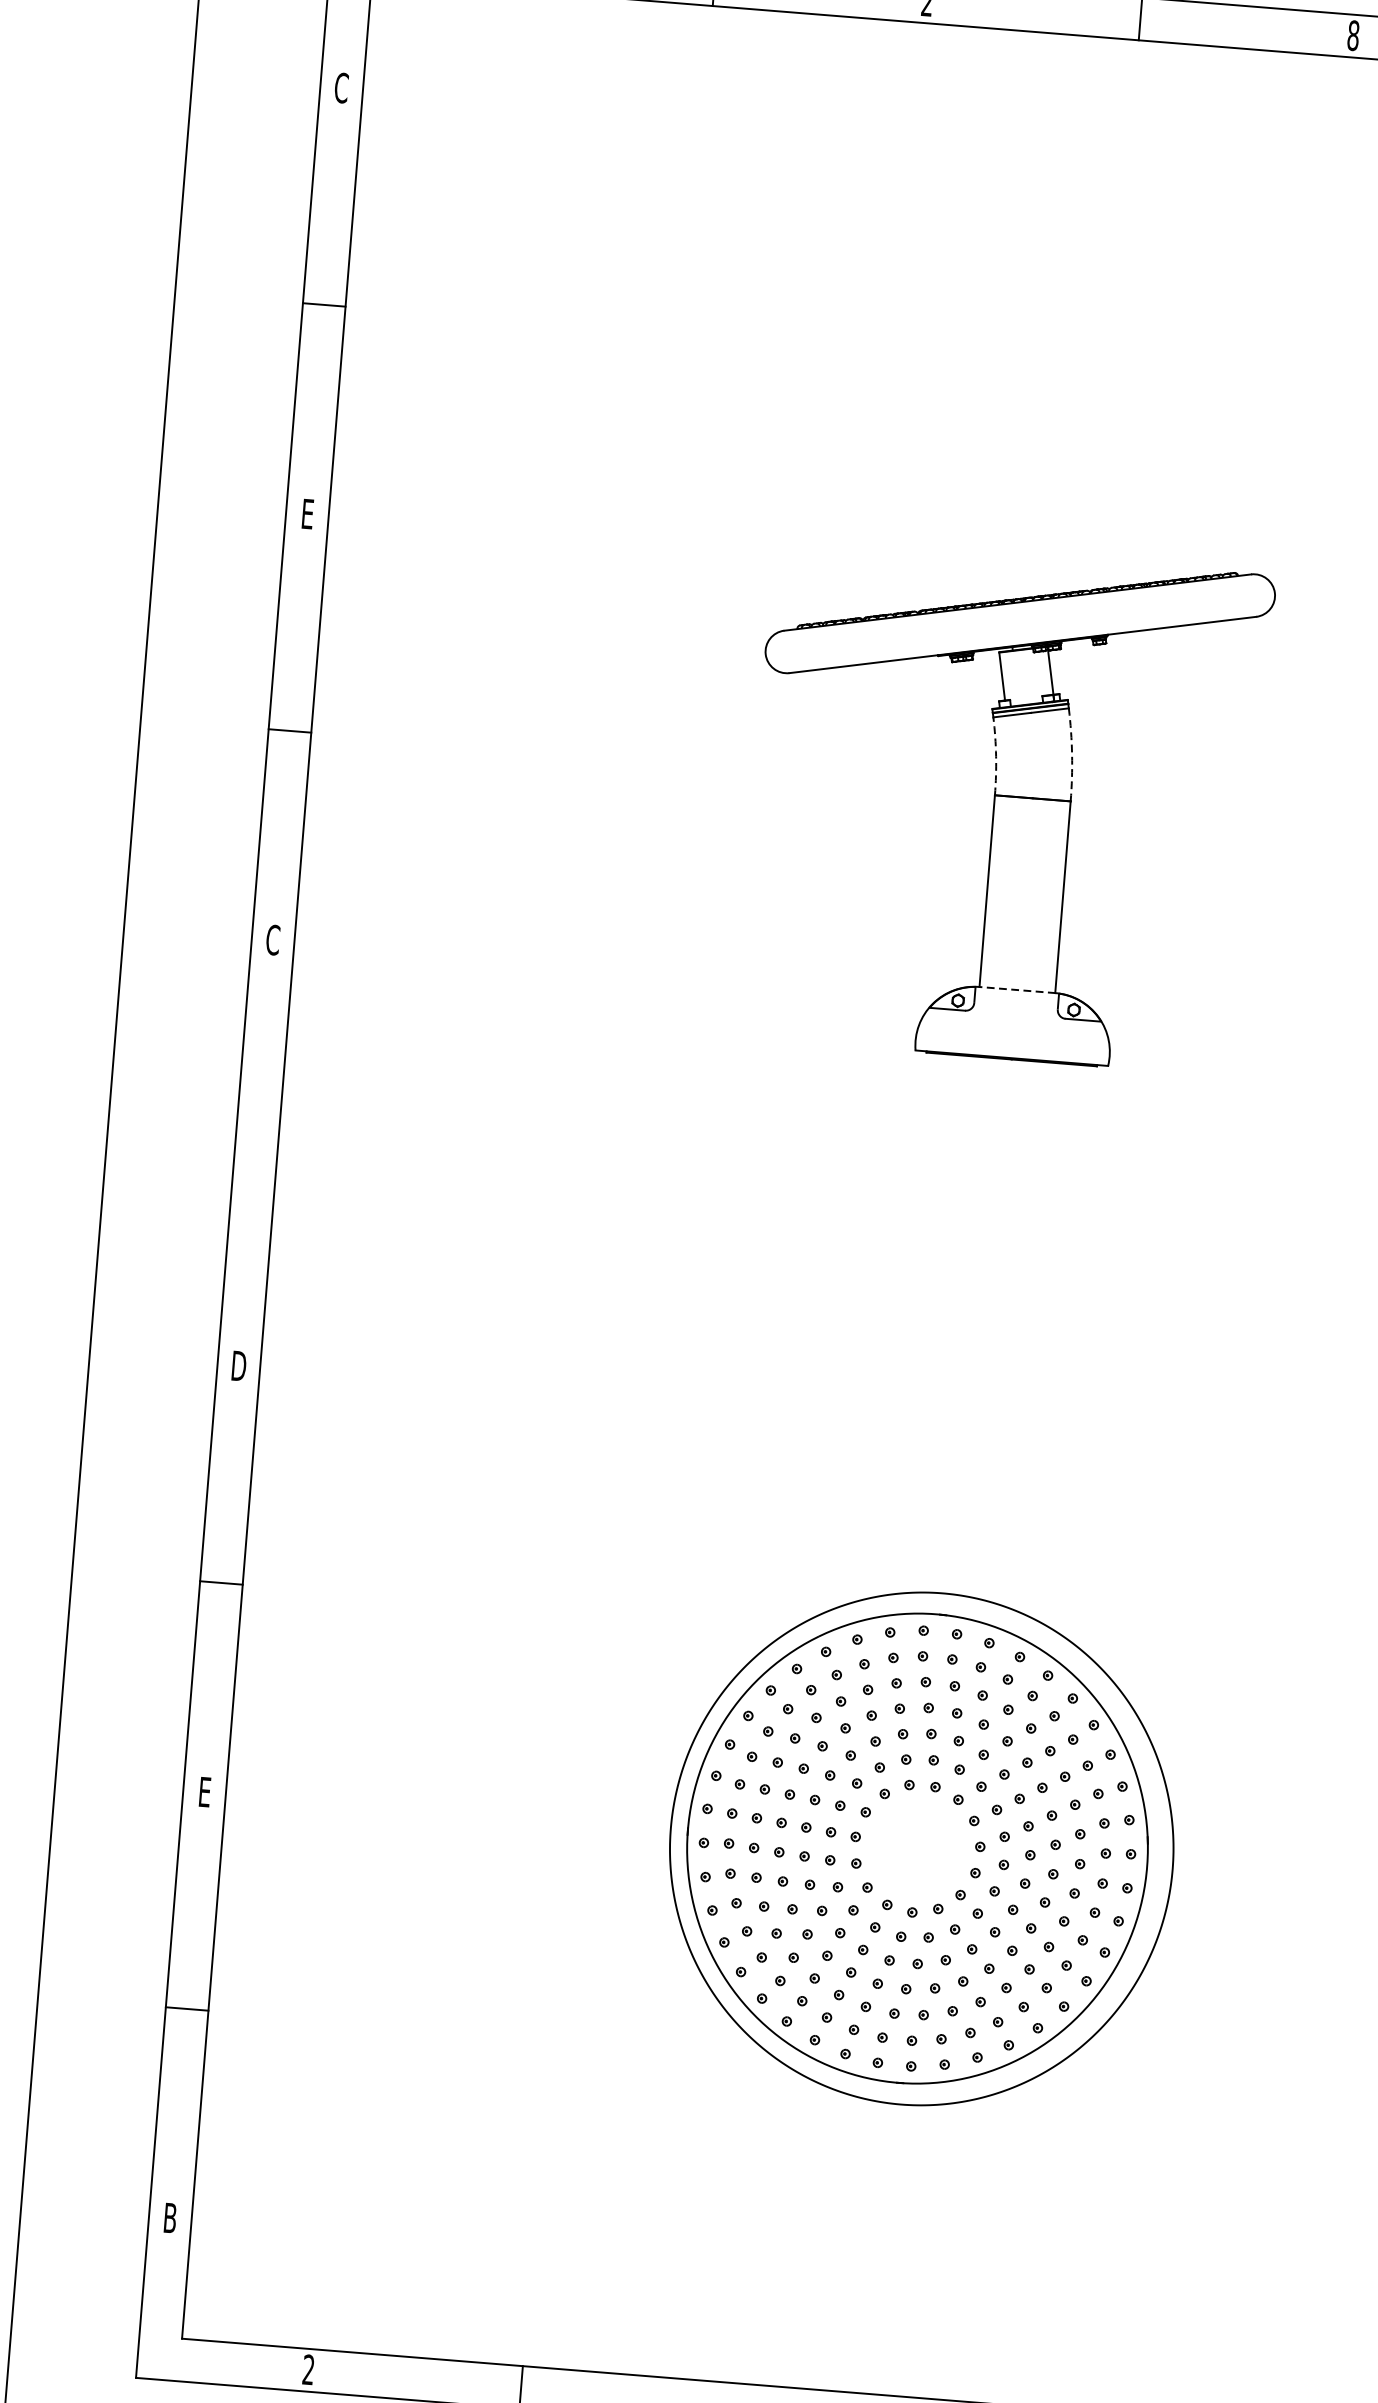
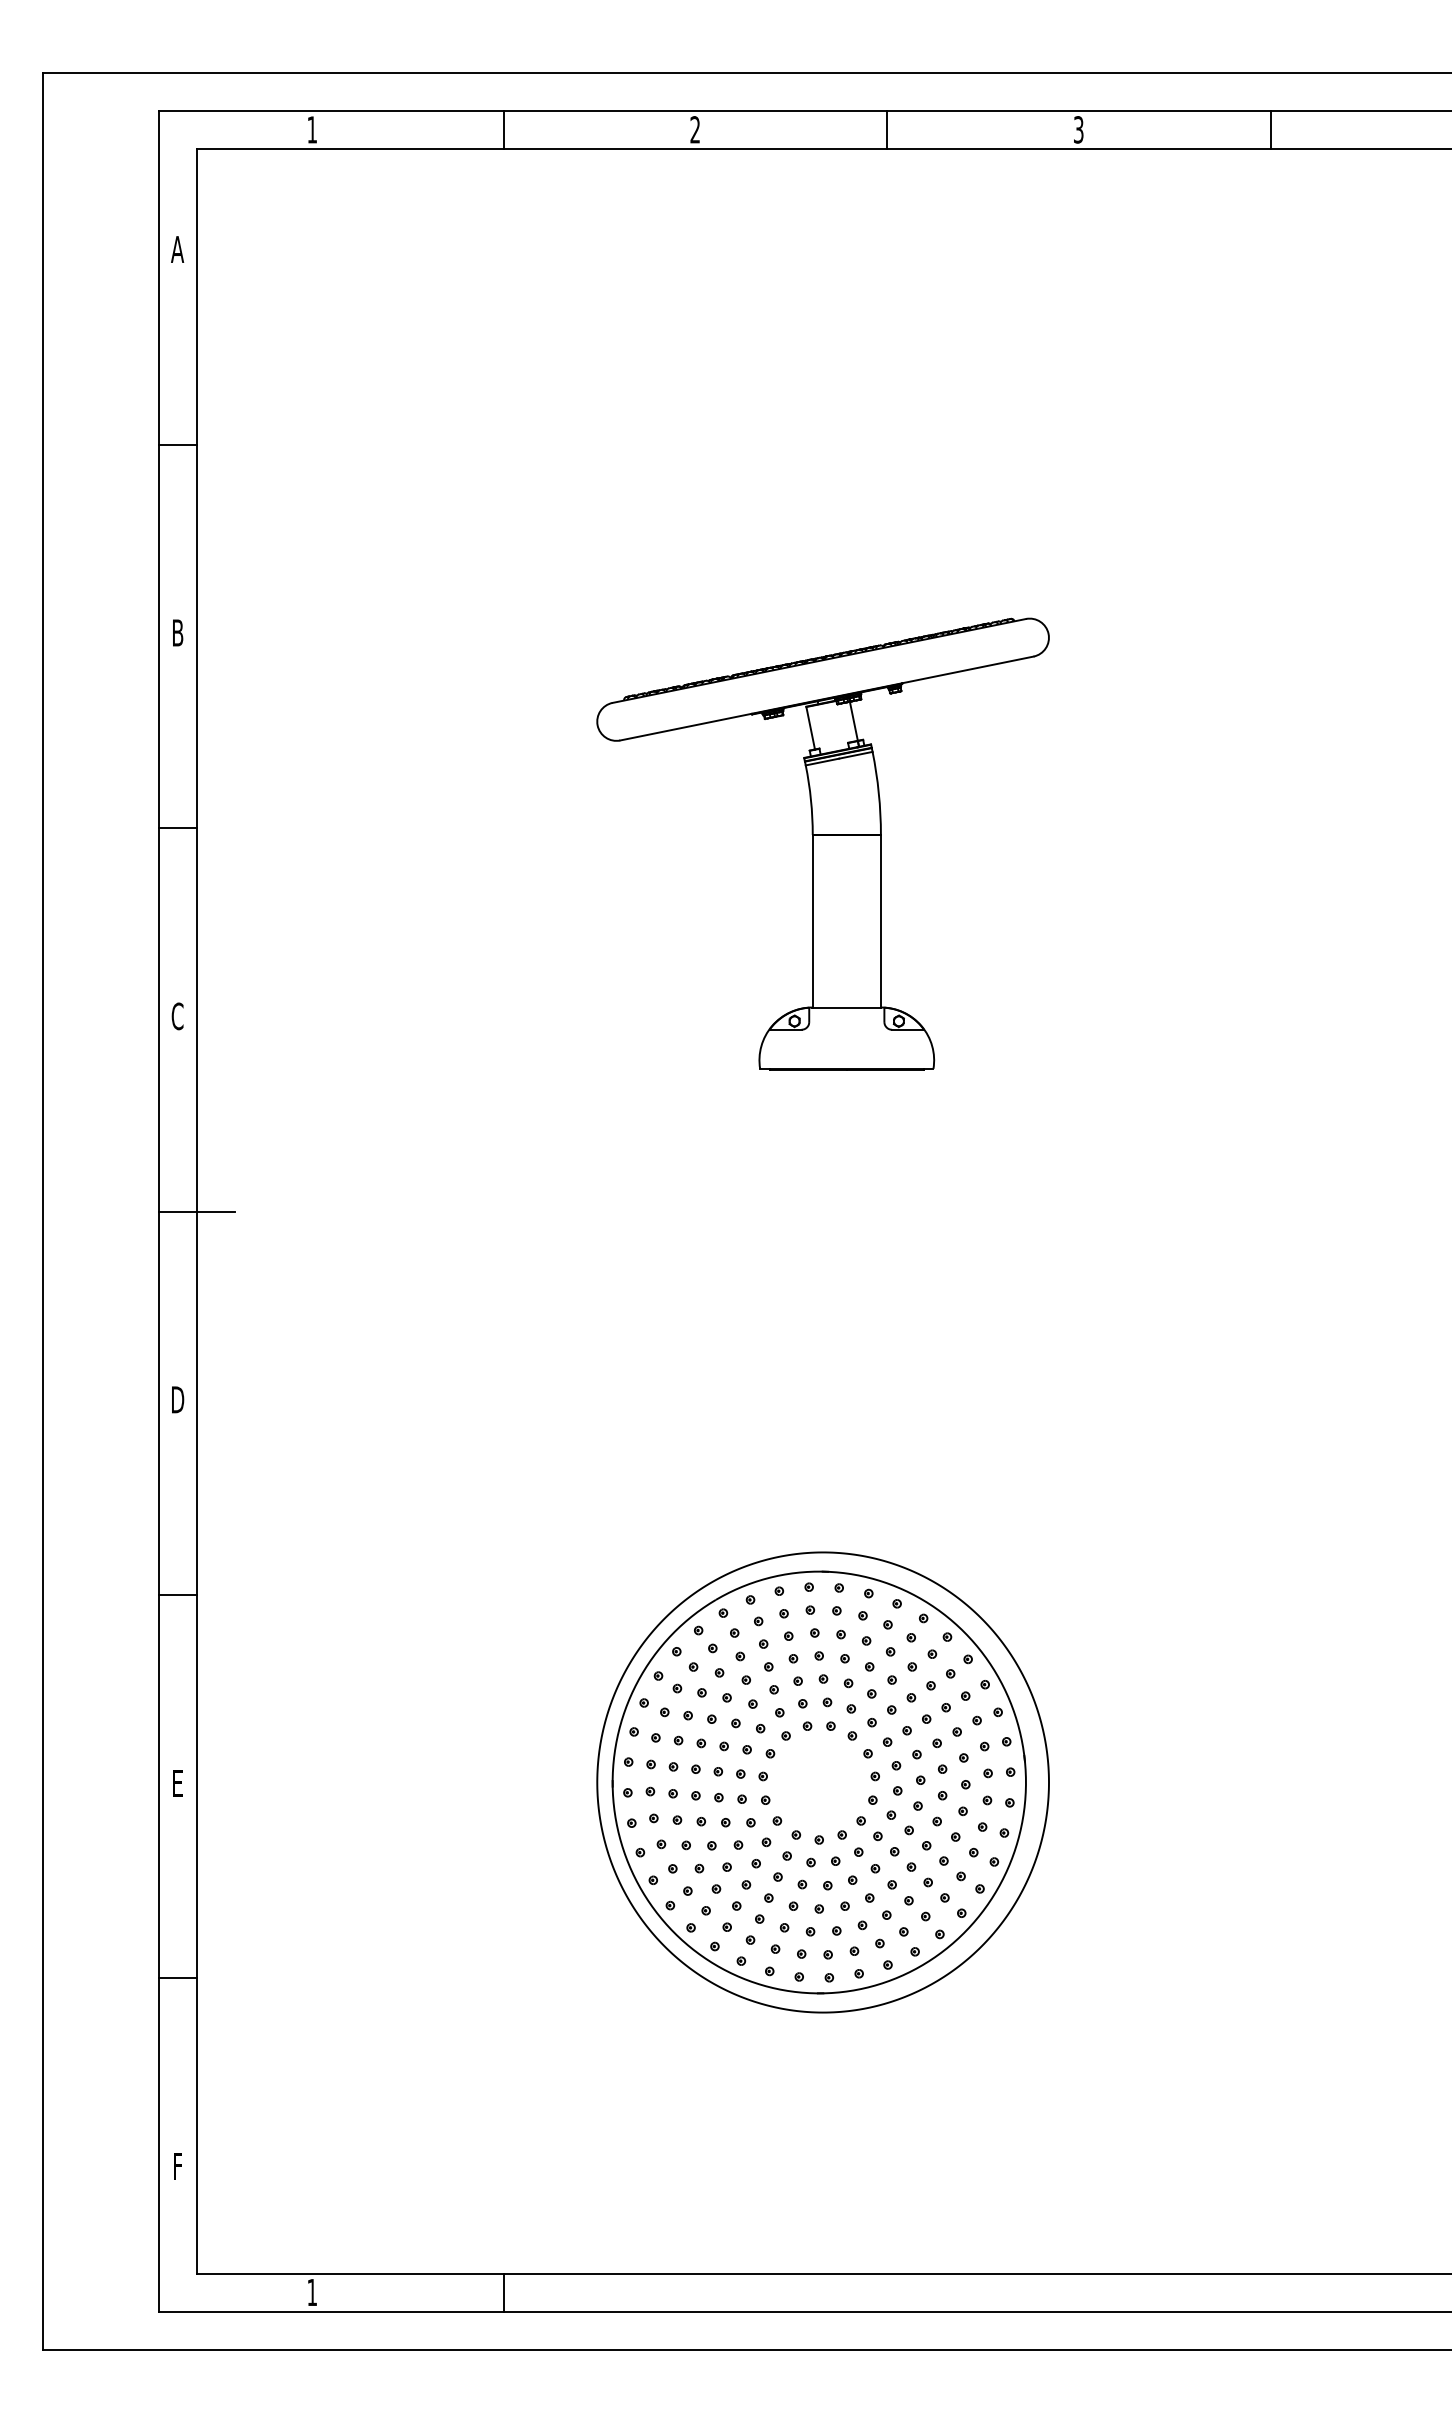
text: (1353, 35) -> (1078, 129), 8 -> 3
text: (341, 88) -> (177, 249), C -> A
text: (308, 513) -> (178, 632), E -> B
arc: (1071, 755) -> (878, 793), dashed -> solid
arc: (996, 756) -> (811, 800), dashed -> solid
line: (1017, 989) -> (846, 1007), dashed -> solid
line: (276, 1158) -> (196, 1211), added
text: (170, 2217) -> (177, 2166), B -> F
text: (307, 2368) -> (311, 2291), 2 -> 1

